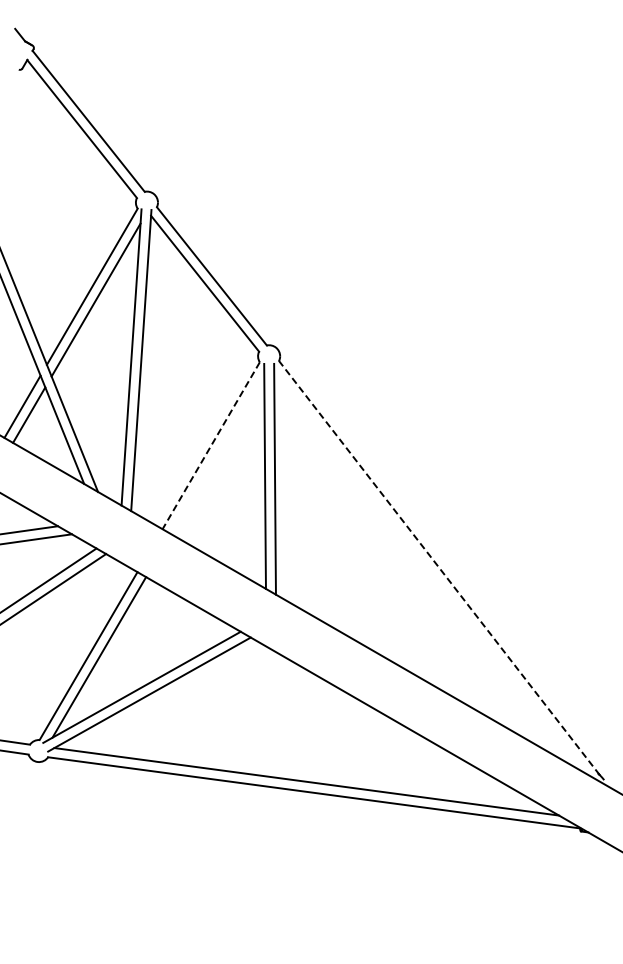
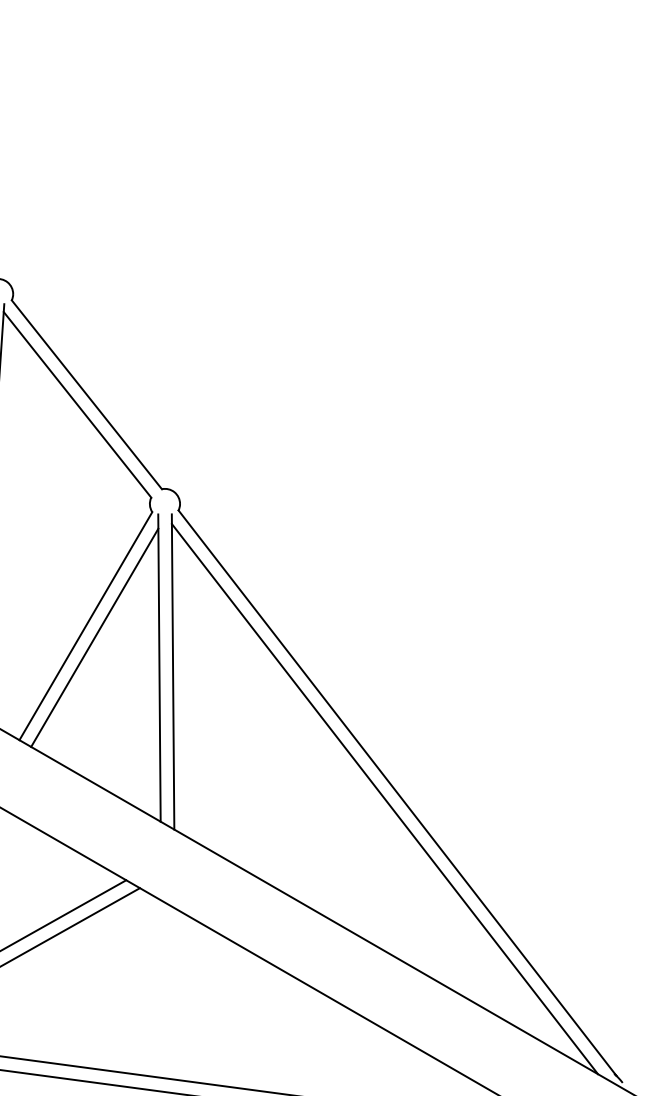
line: (211, 445) -> (86, 625), dashed -> solid
line: (217, 454) -> (94, 638), added
line: (439, 568) -> (397, 793), dashed -> solid
line: (430, 571) -> (385, 797), added

